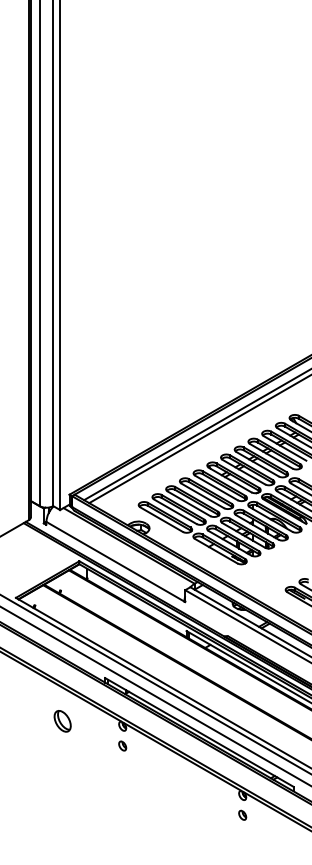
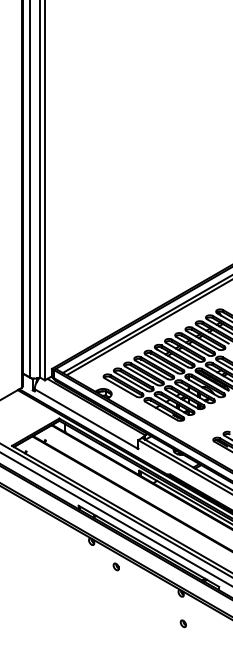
part: (62, 721) -> (46, 538), removed
part: (122, 745) -> (116, 566), moved
part: (242, 814) -> (183, 623), moved

